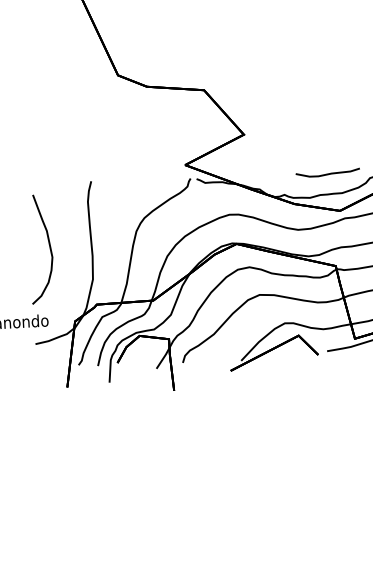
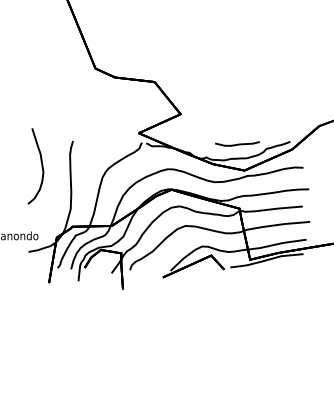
curve: (49, 249) -> (41, 166), moved

